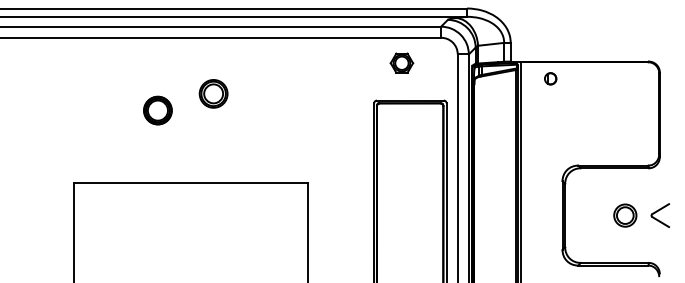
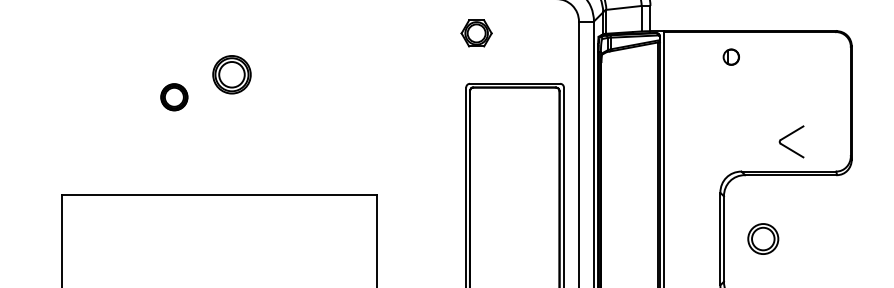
part: (401, 62) -> (476, 32), moved
part: (550, 78) -> (731, 56), moved
part: (213, 93) -> (231, 74), moved
part: (157, 110) -> (173, 97), size x0.7
part: (625, 215) -> (763, 238), moved
part: (660, 215) -> (791, 141), moved

